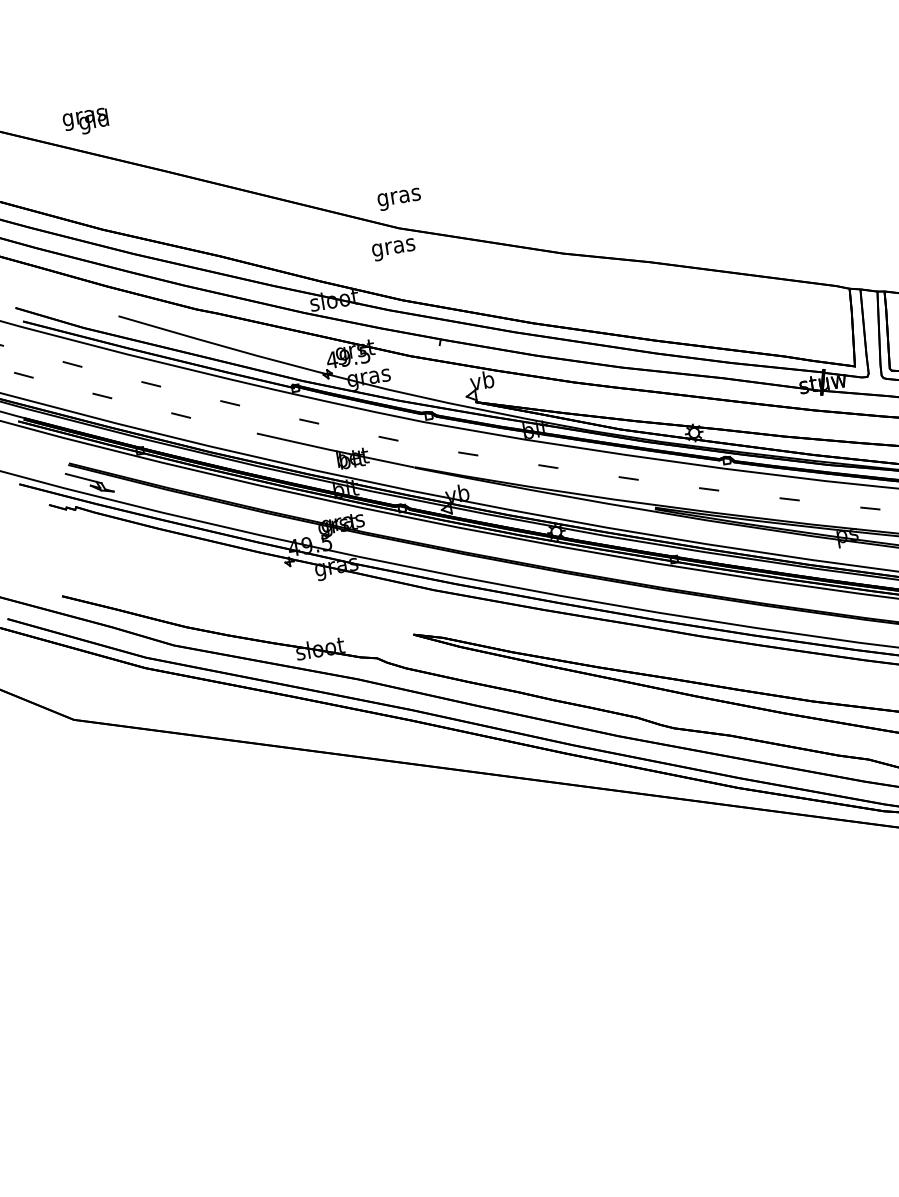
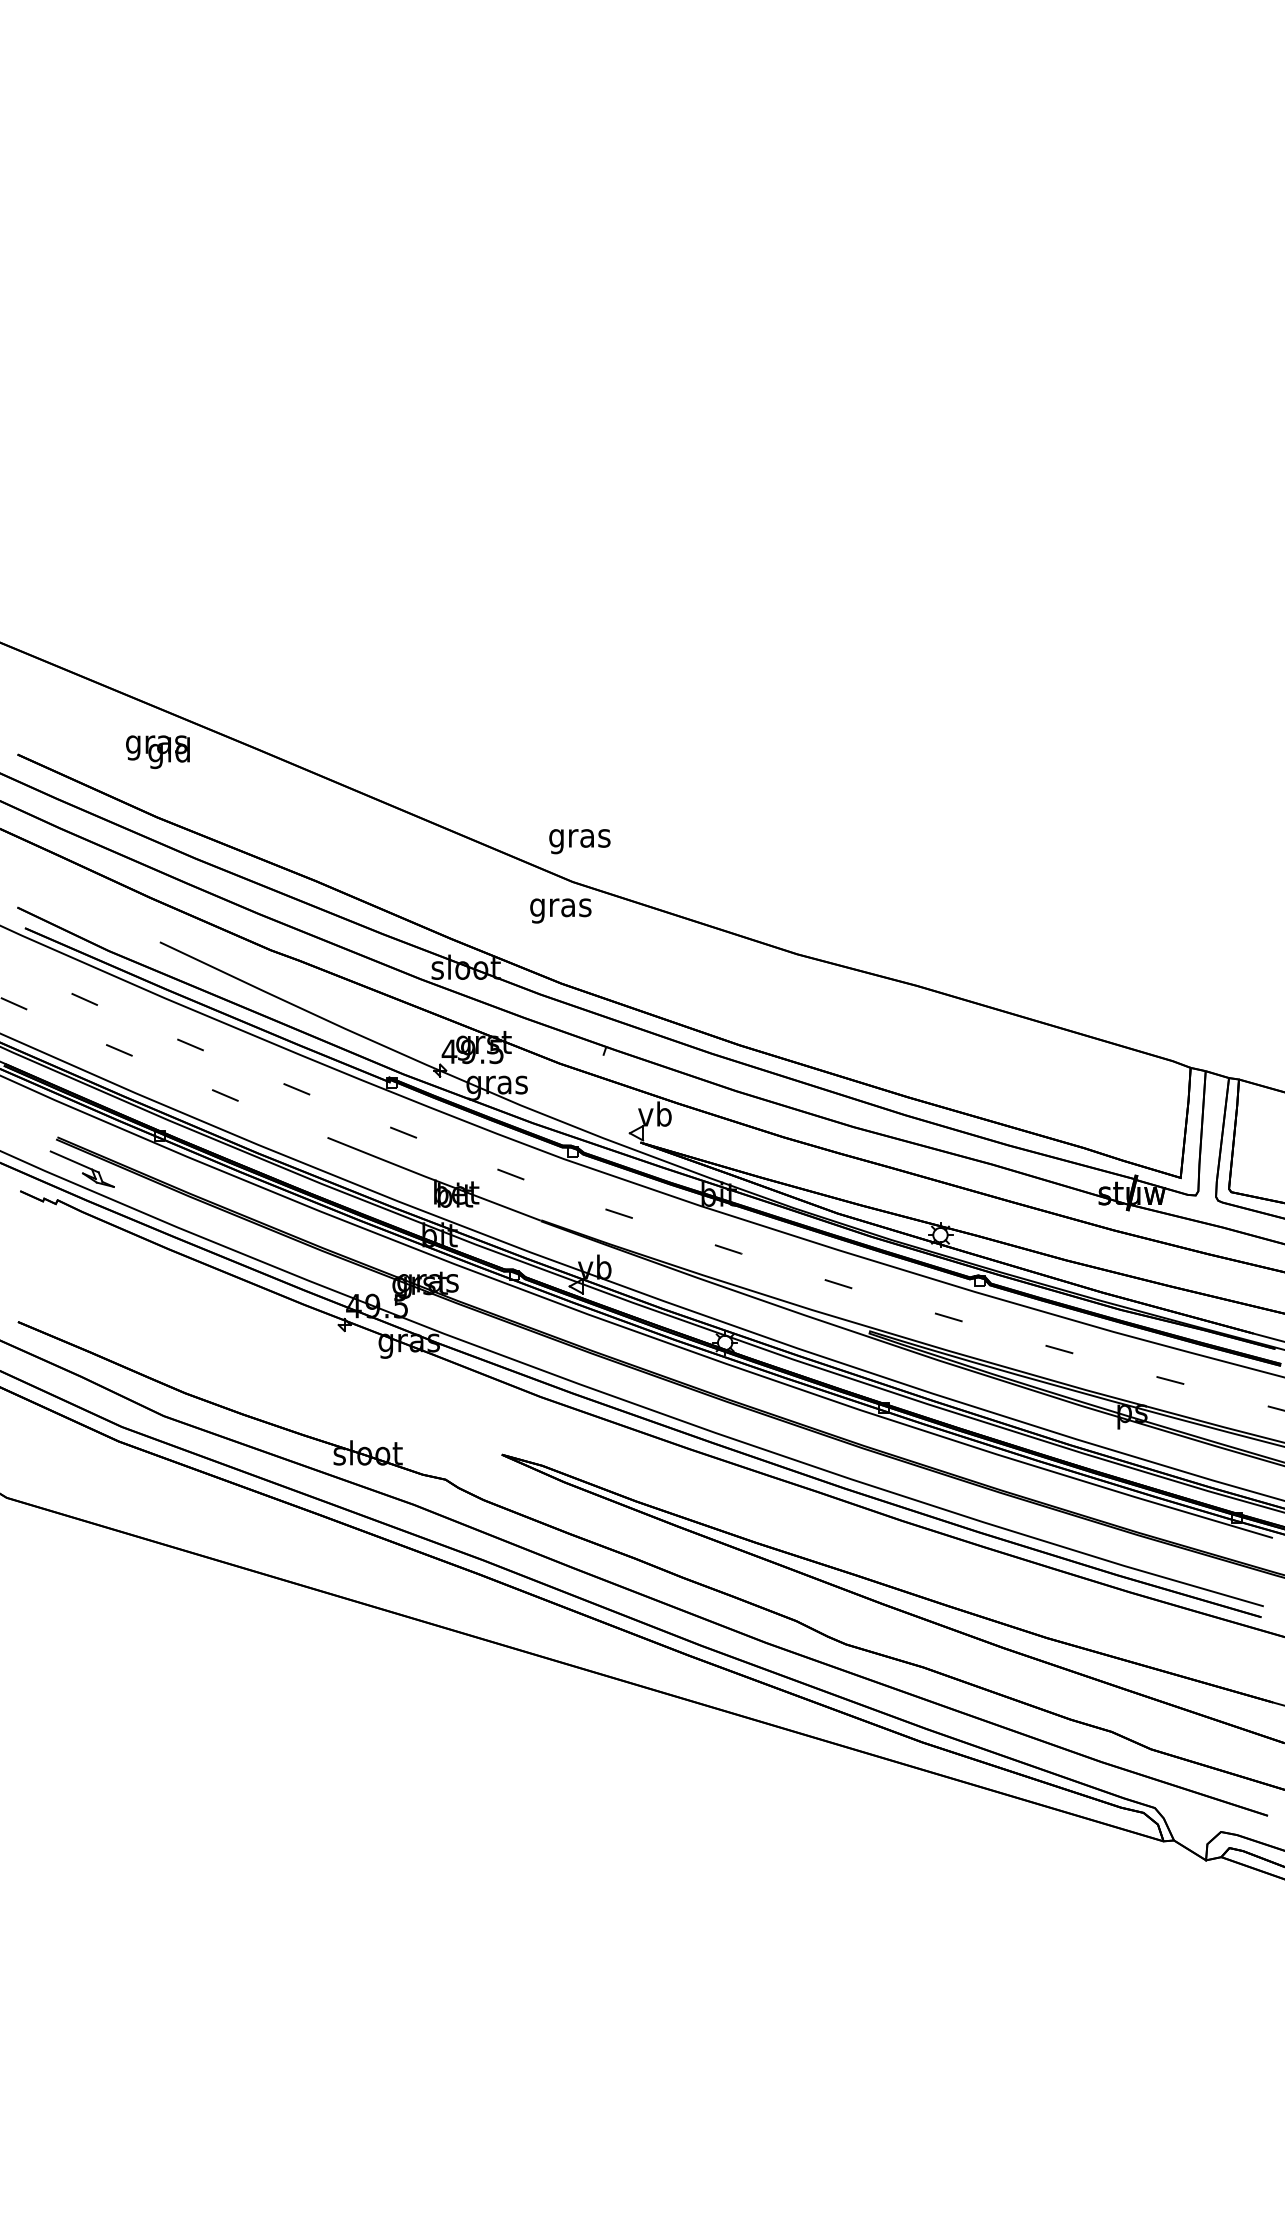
text: (85, 122) -> (157, 752), moved

